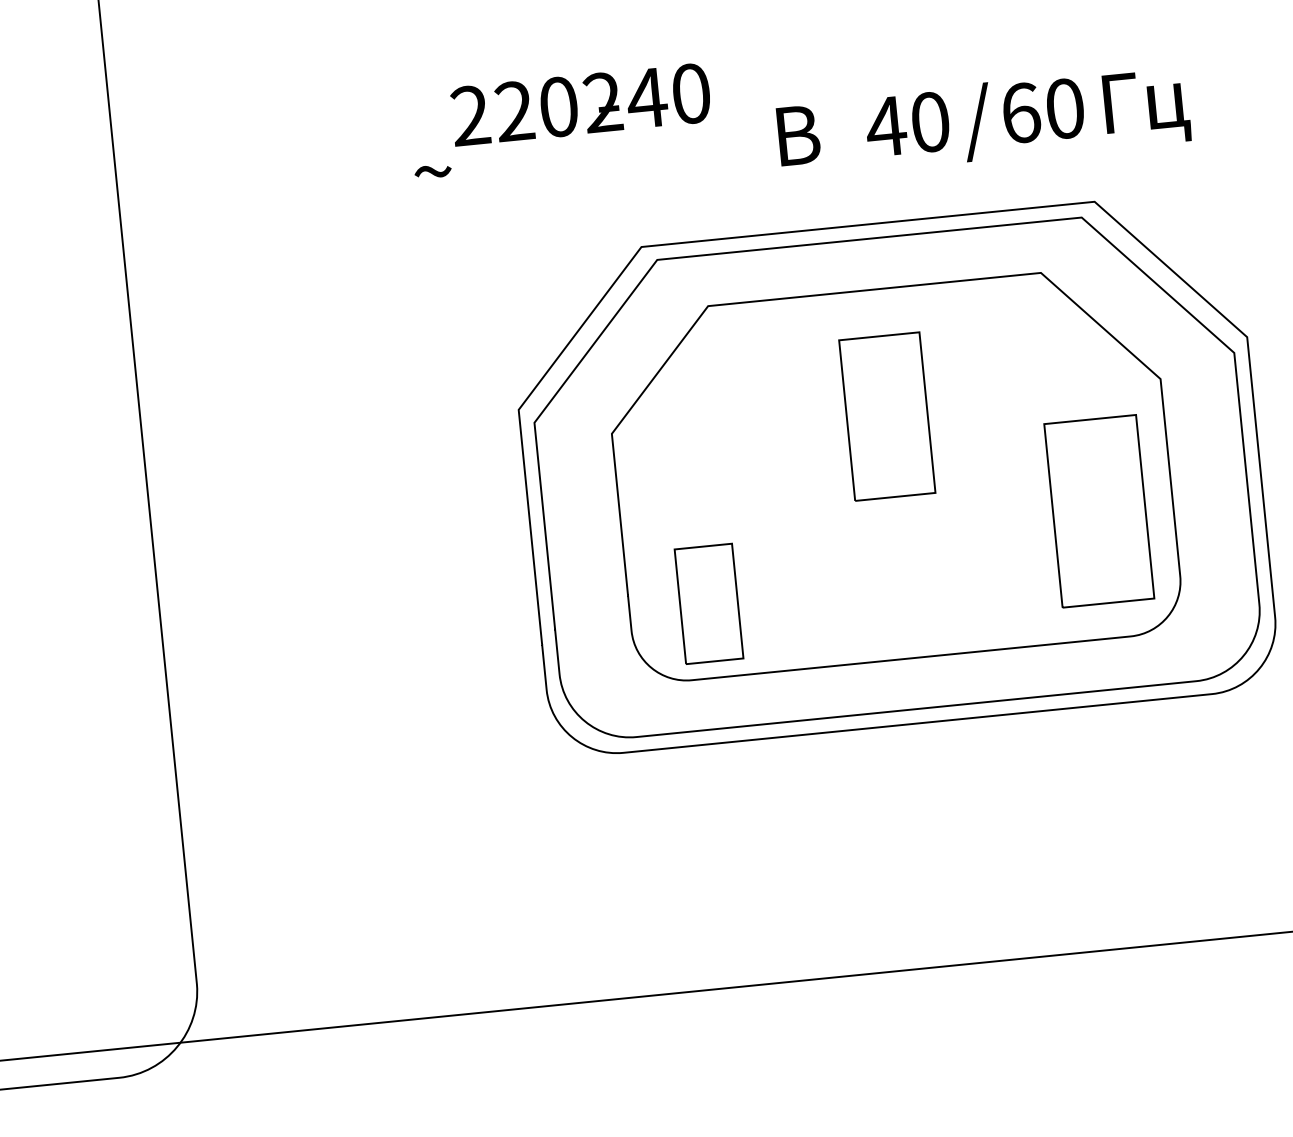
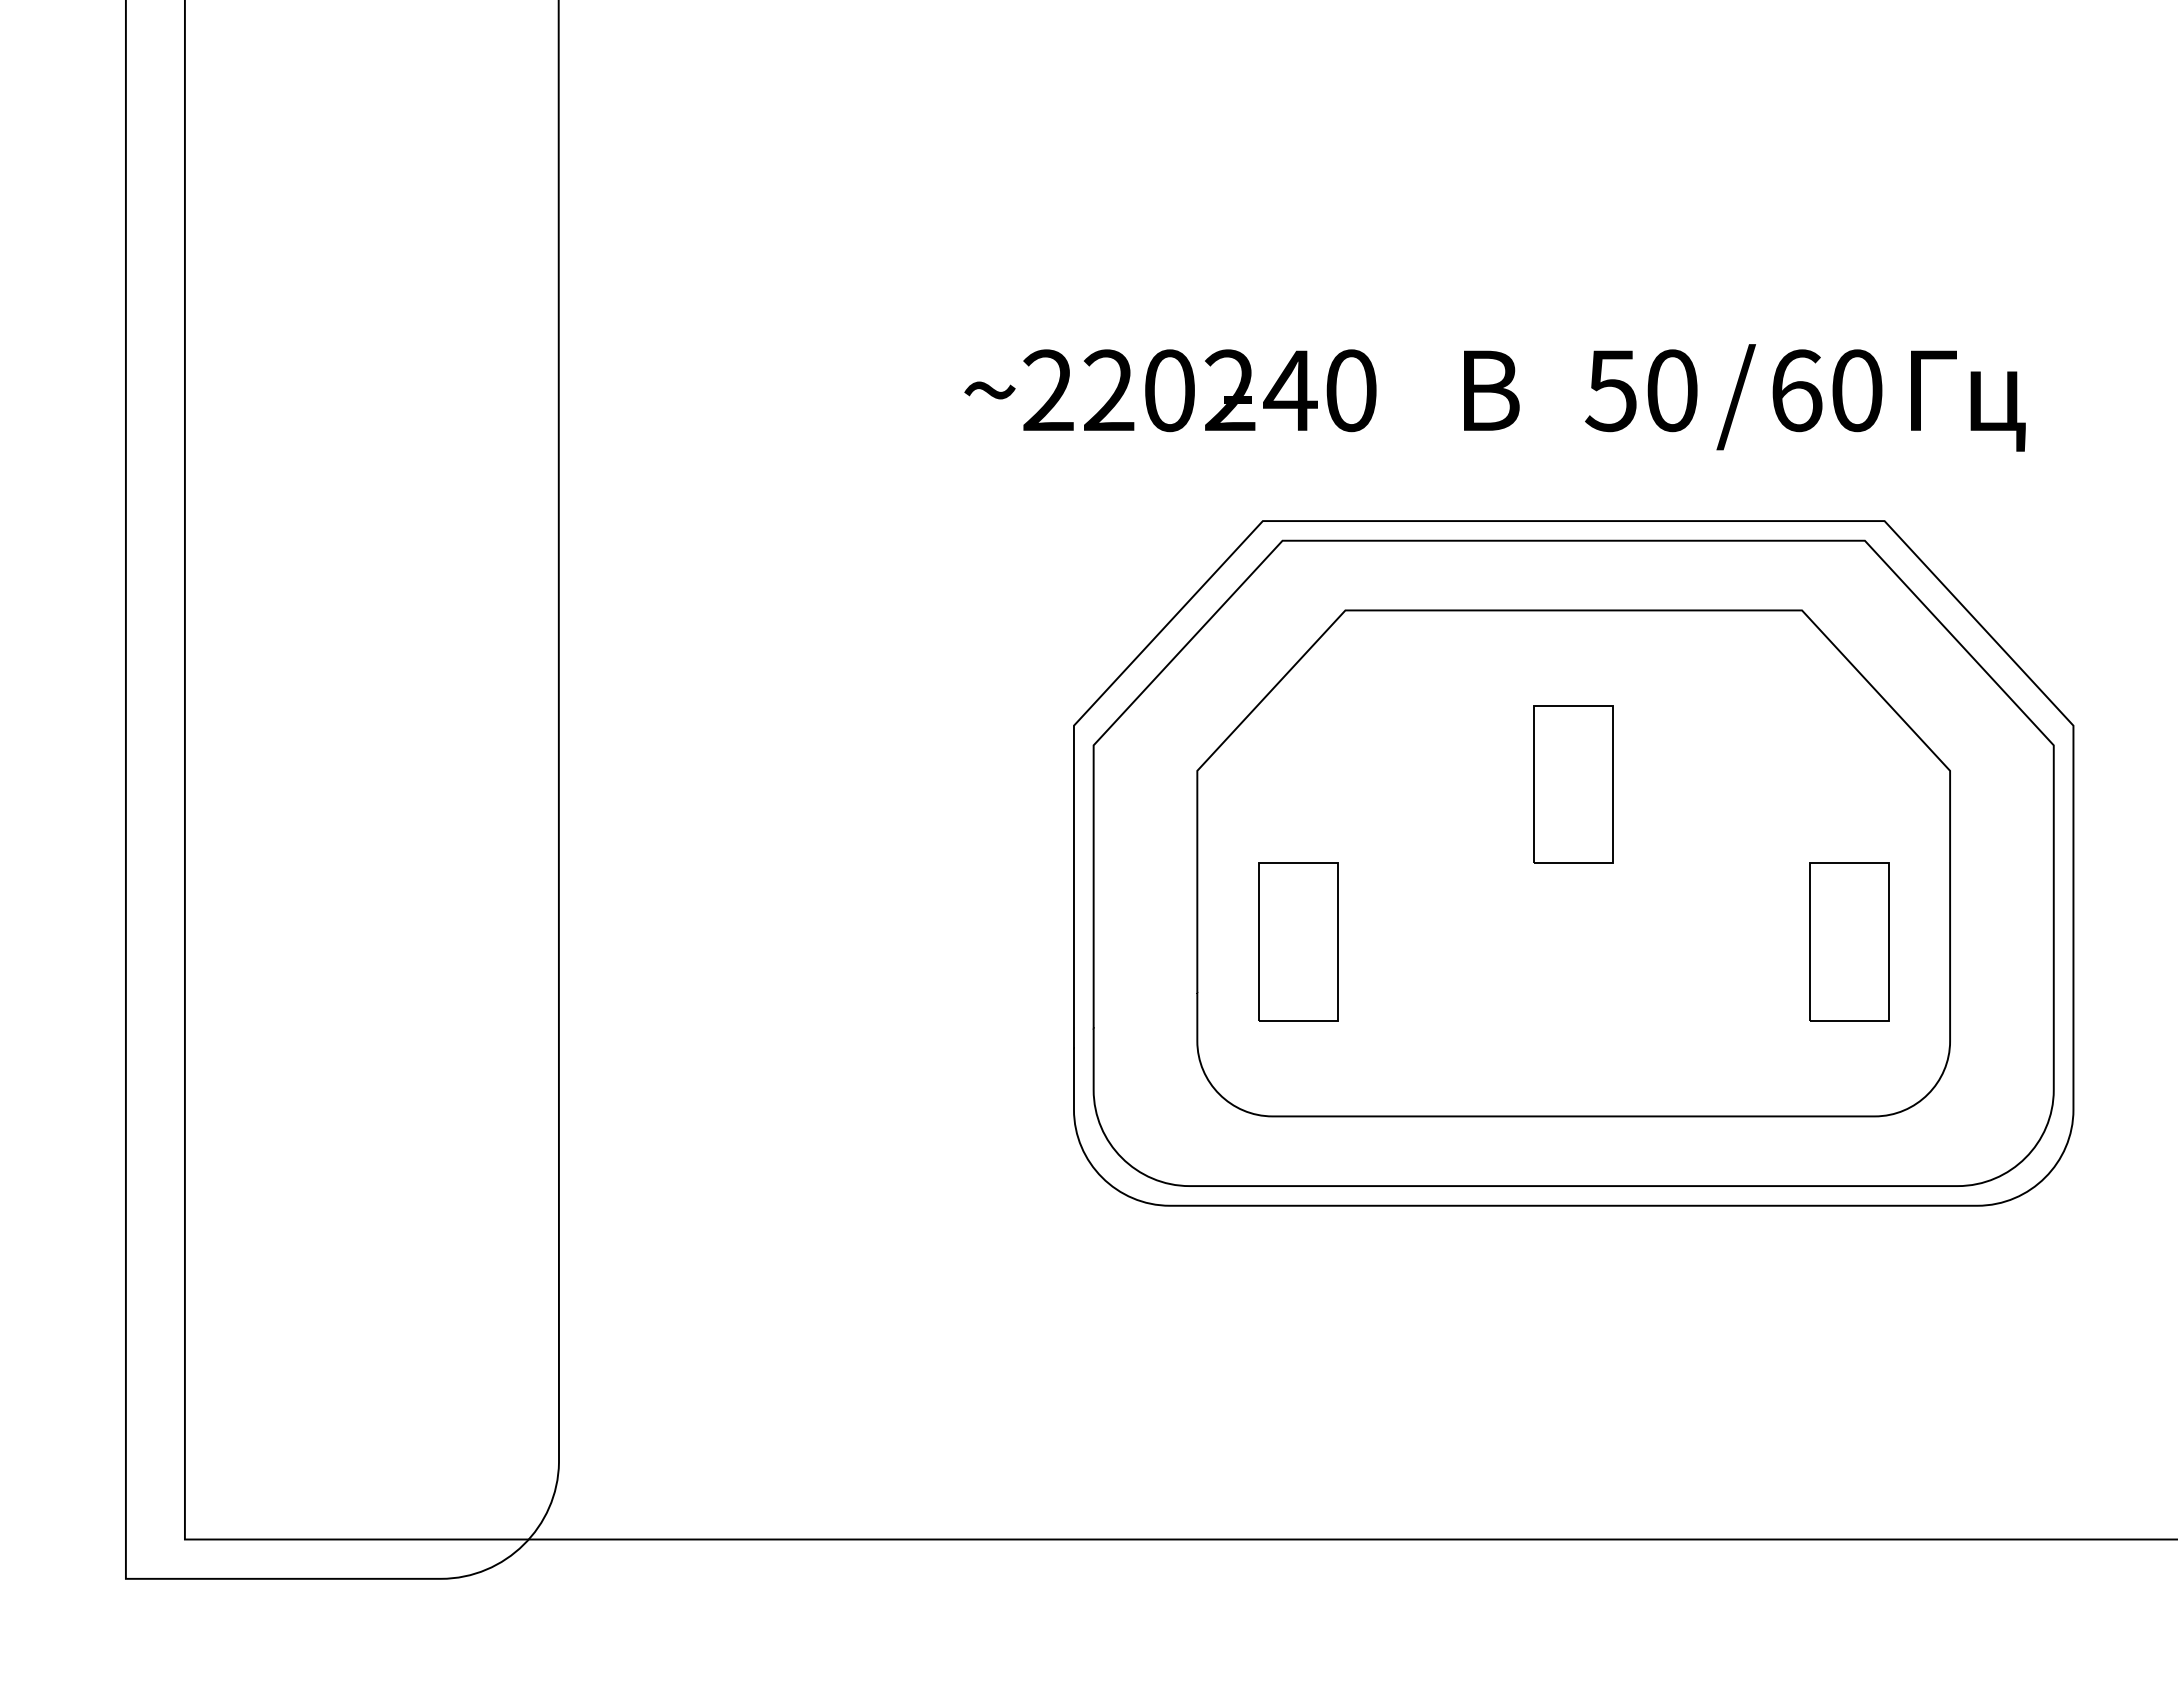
text: (580, 104) -> (1199, 390), moved
text: (886, 127) -> (1611, 391), 40 -> 50
part: (887, 416) -> (1573, 784), size x0.71
part: (1099, 510) -> (1849, 941), size x0.62
part: (709, 603) -> (1298, 941), moved

